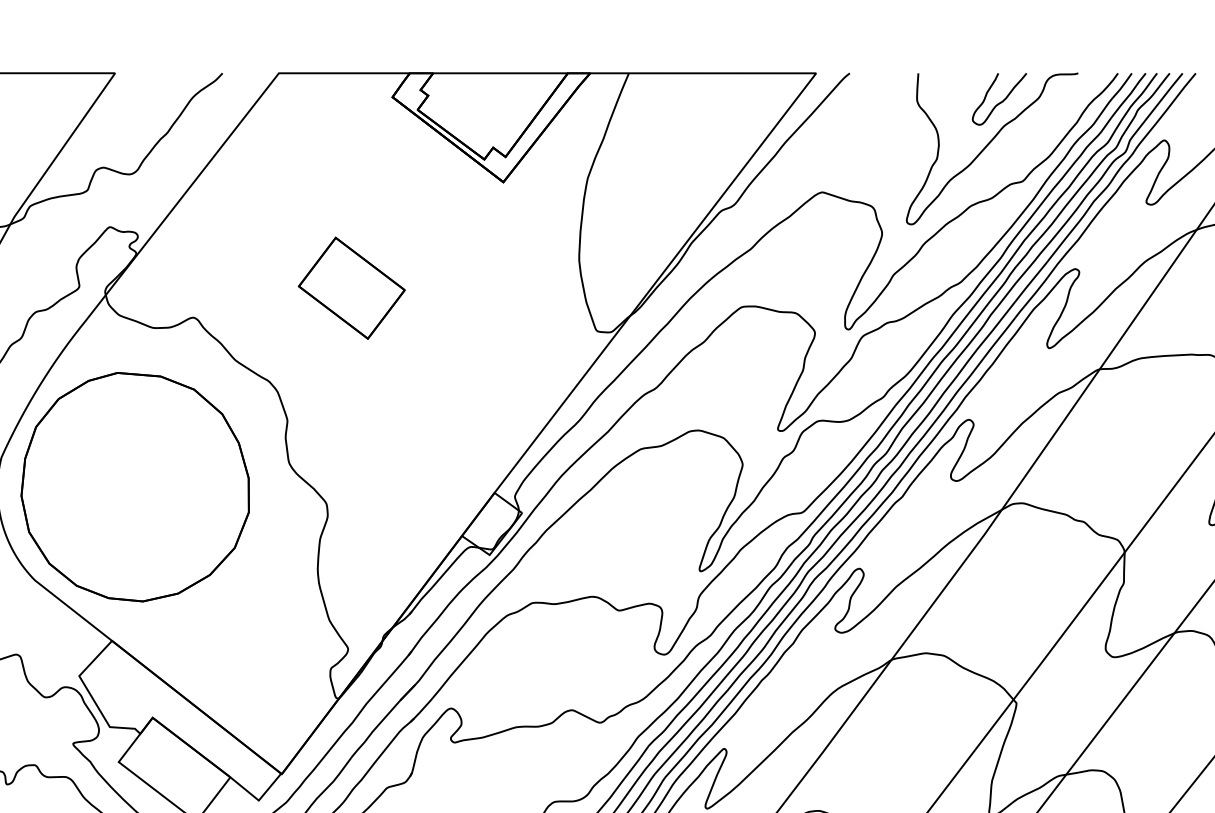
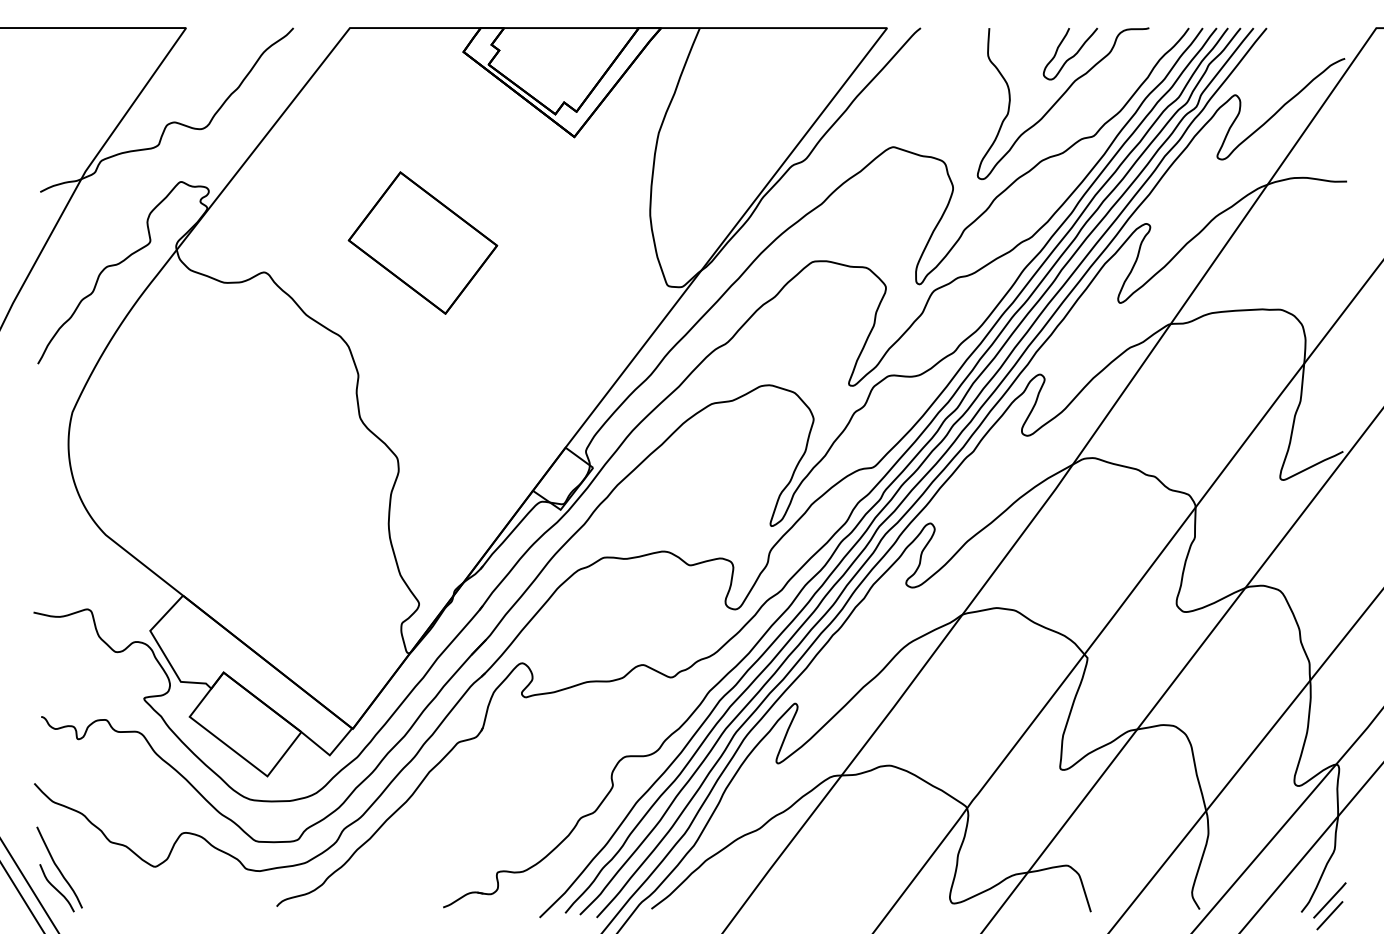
part: (351, 287) -> (422, 242), size x1.4
part: (134, 486) -> (205, 441), removed

